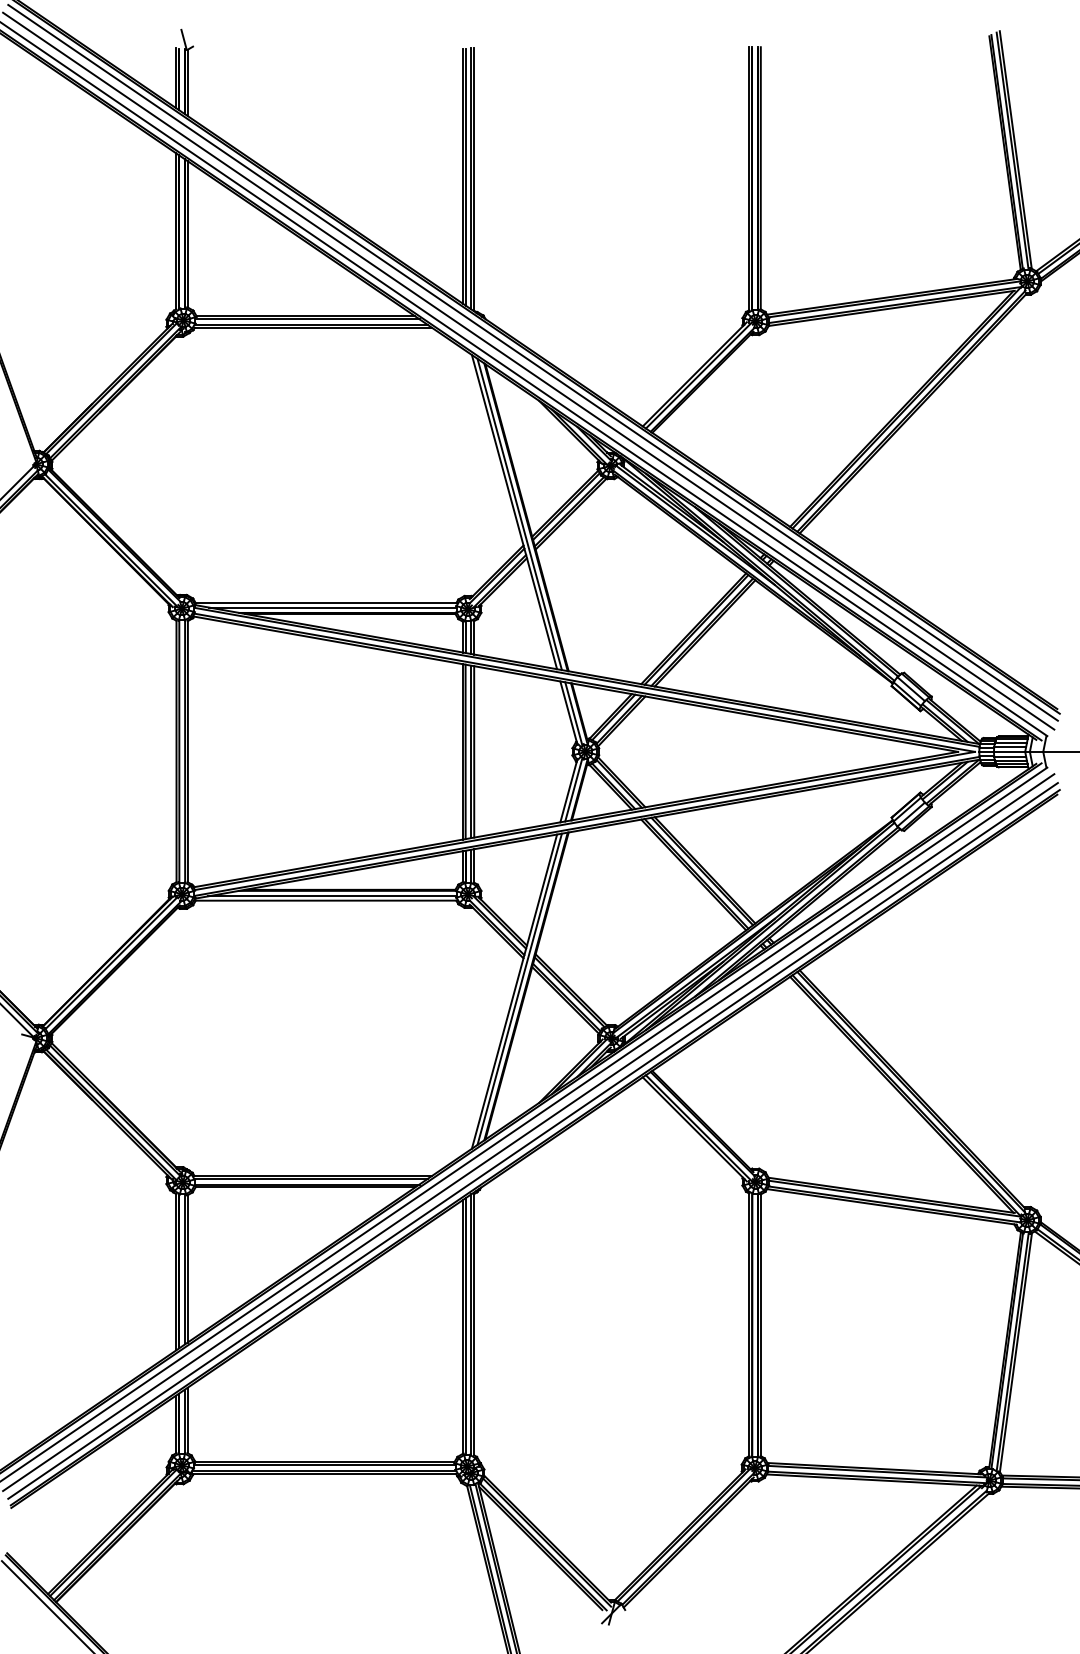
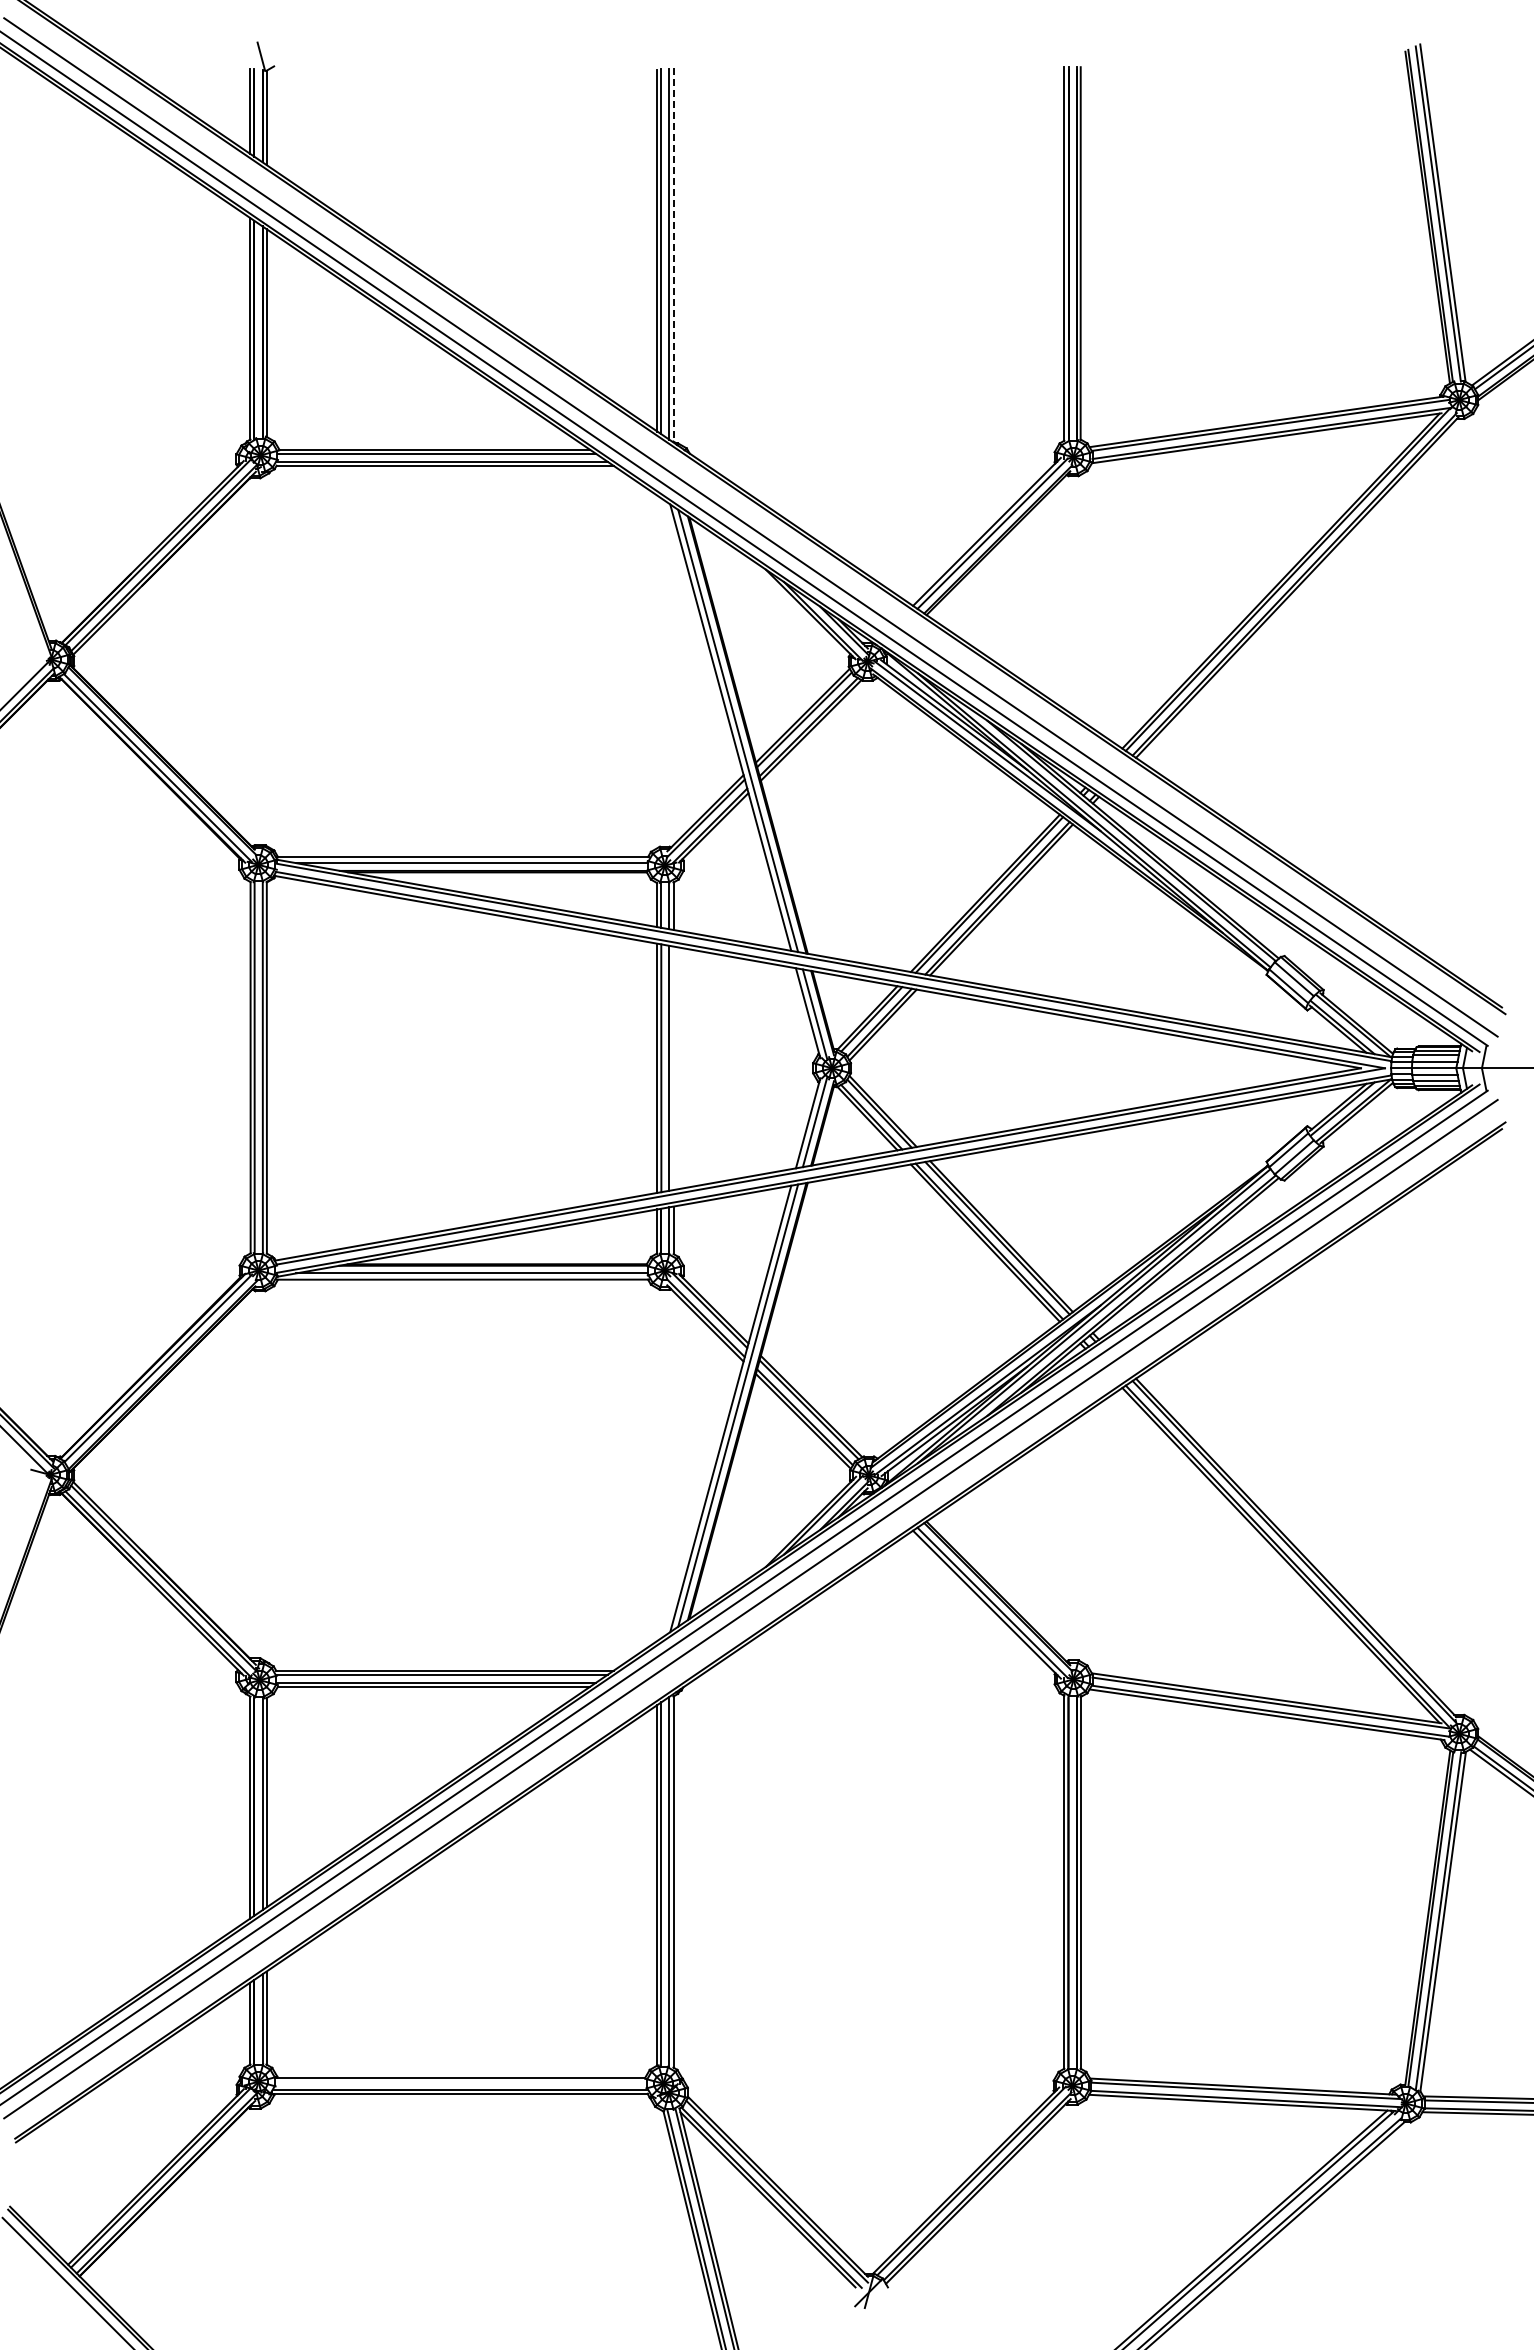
line: (474, 179) -> (673, 255), solid -> dashed
line: (532, 362) -> (756, 515), removed
line: (474, 752) -> (673, 1068), removed
line: (532, 1140) -> (756, 1620), removed
line: (324, 1465) -> (460, 2081), removed

